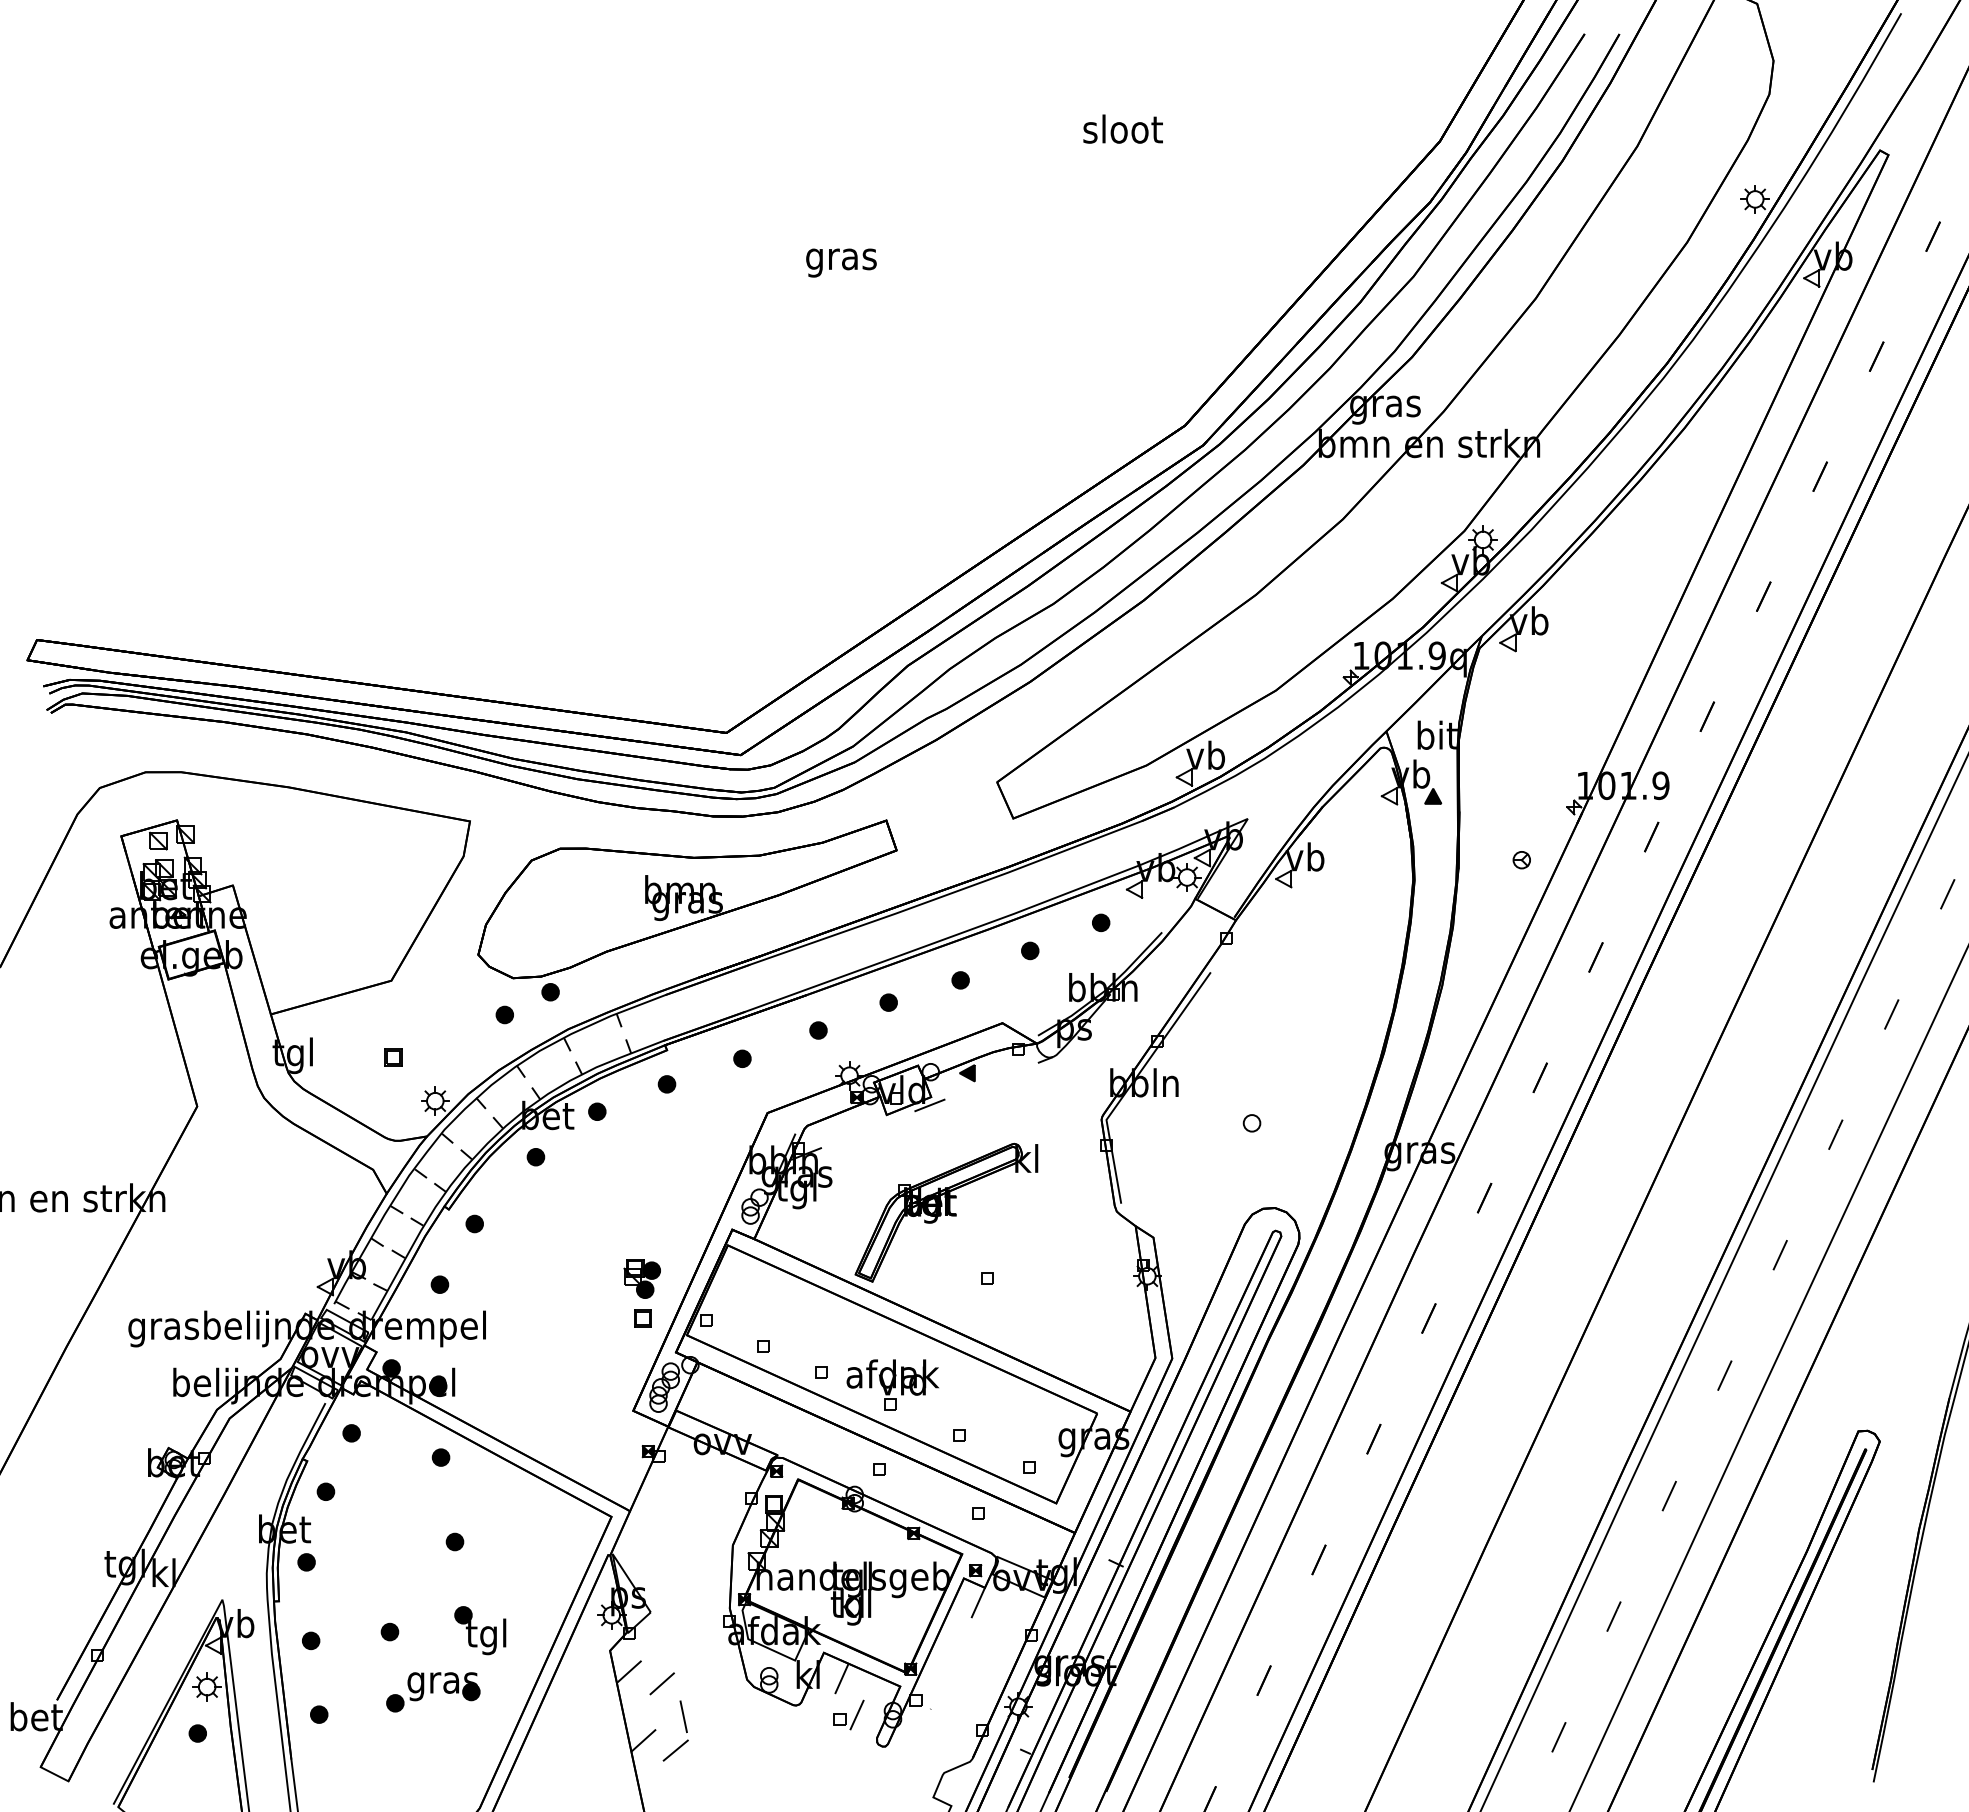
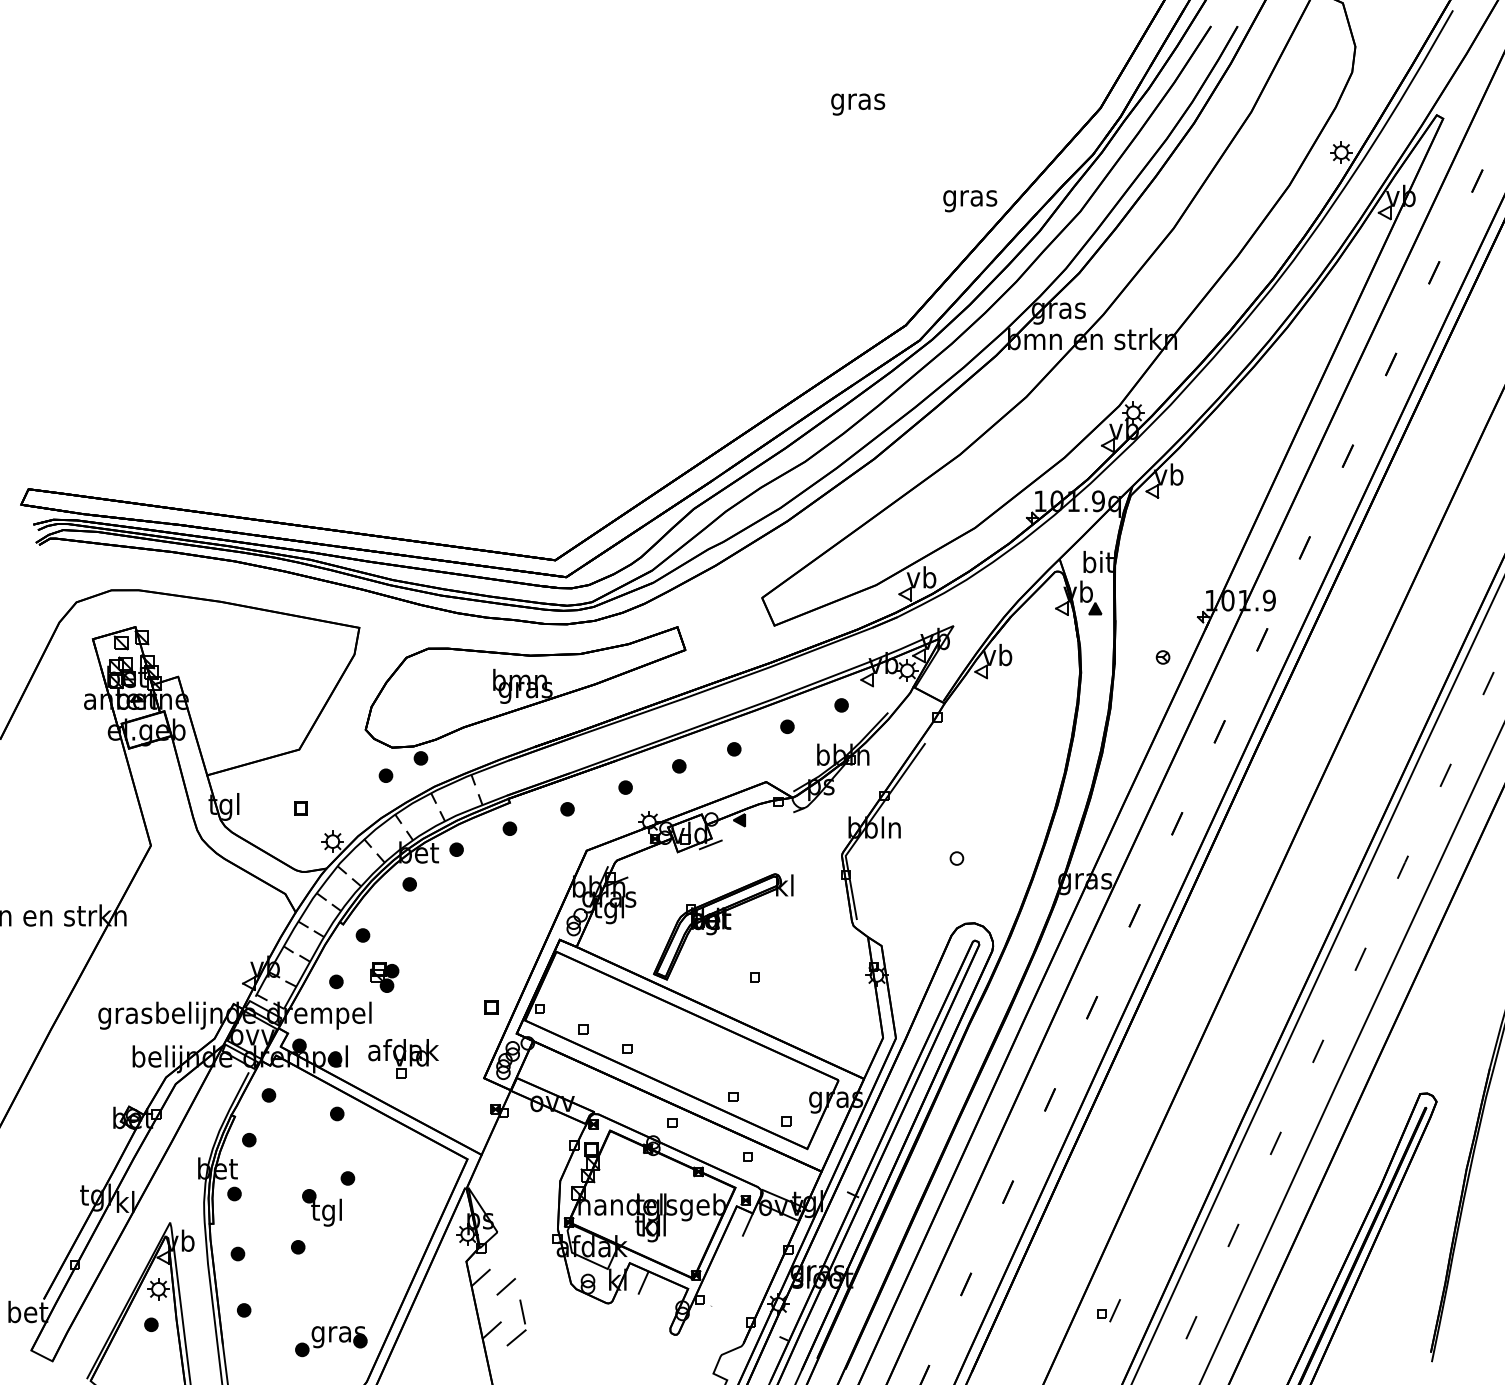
text: (1122, 132) -> (857, 101), sloot -> gras
text: (841, 262) -> (970, 200), moved
part: (641, 1278) -> (384, 977), moved
part: (892, 1384) -> (403, 1058), moved
part: (480, 1630) -> (322, 1207), moved
part: (433, 1692) -> (331, 1341), moved
part: (848, 1714) -> (1108, 1310), moved

